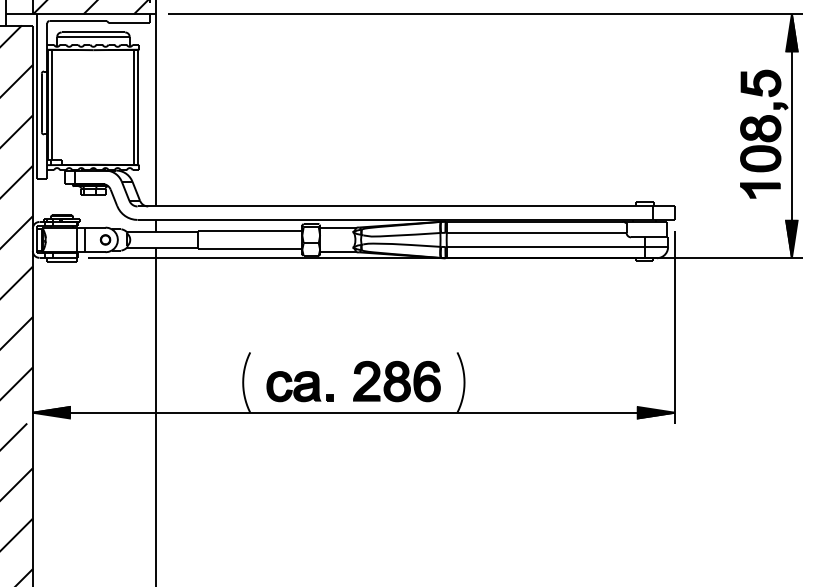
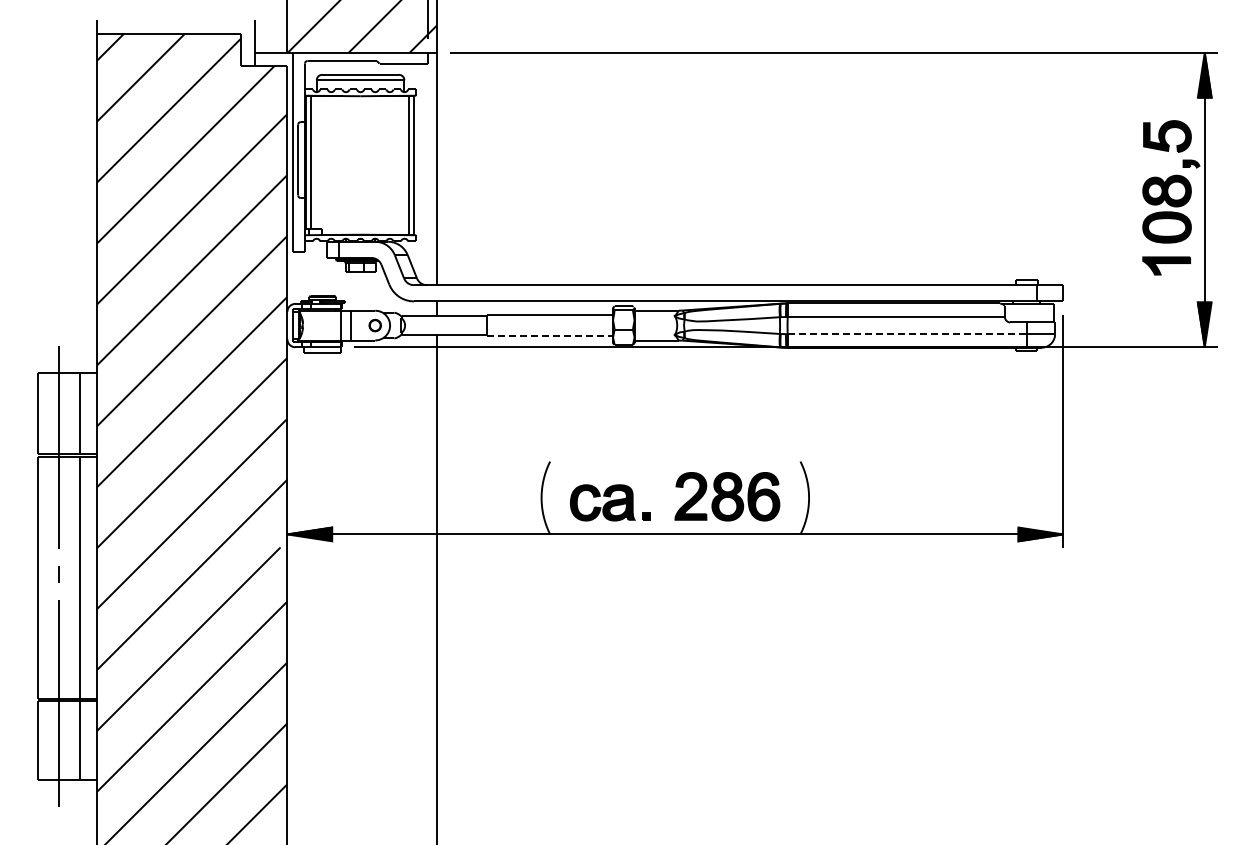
line: (545, 247) -> (907, 334), solid -> dashed
line: (250, 248) -> (550, 336), solid -> dashed

